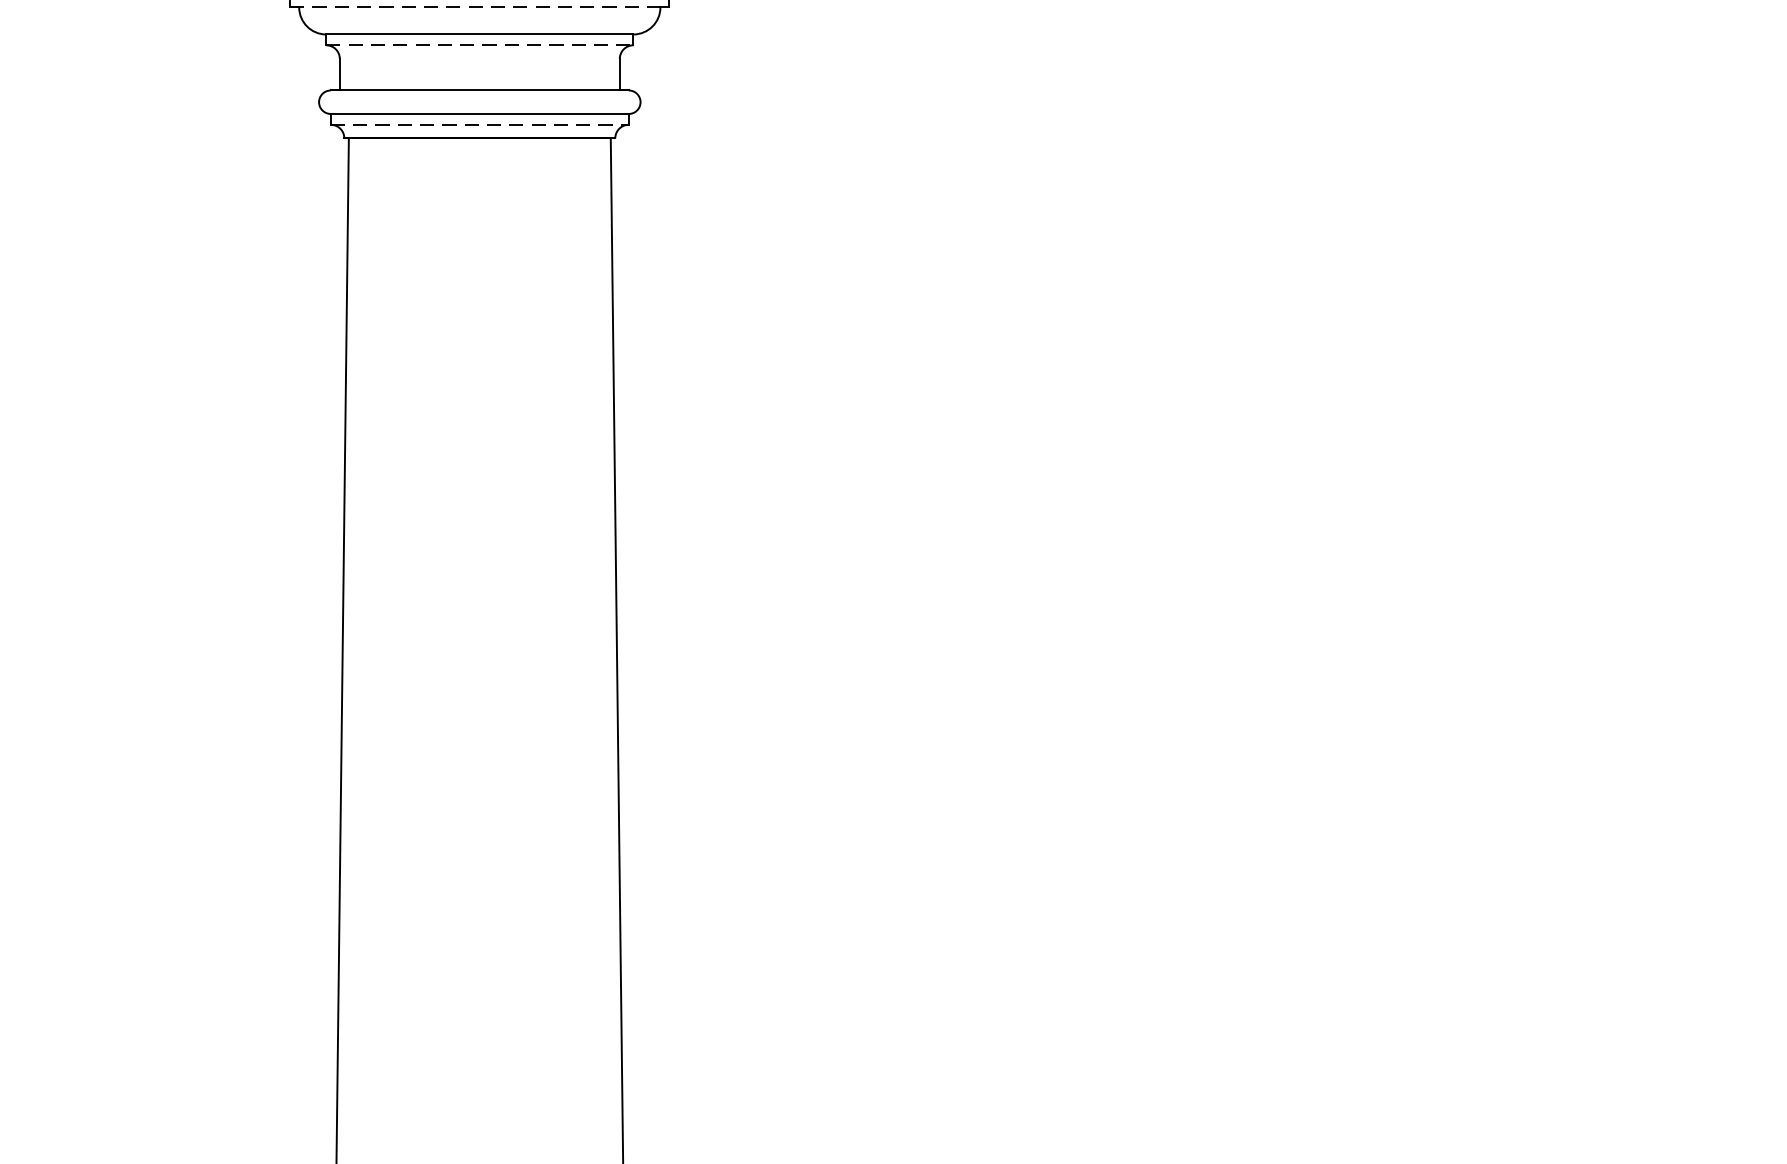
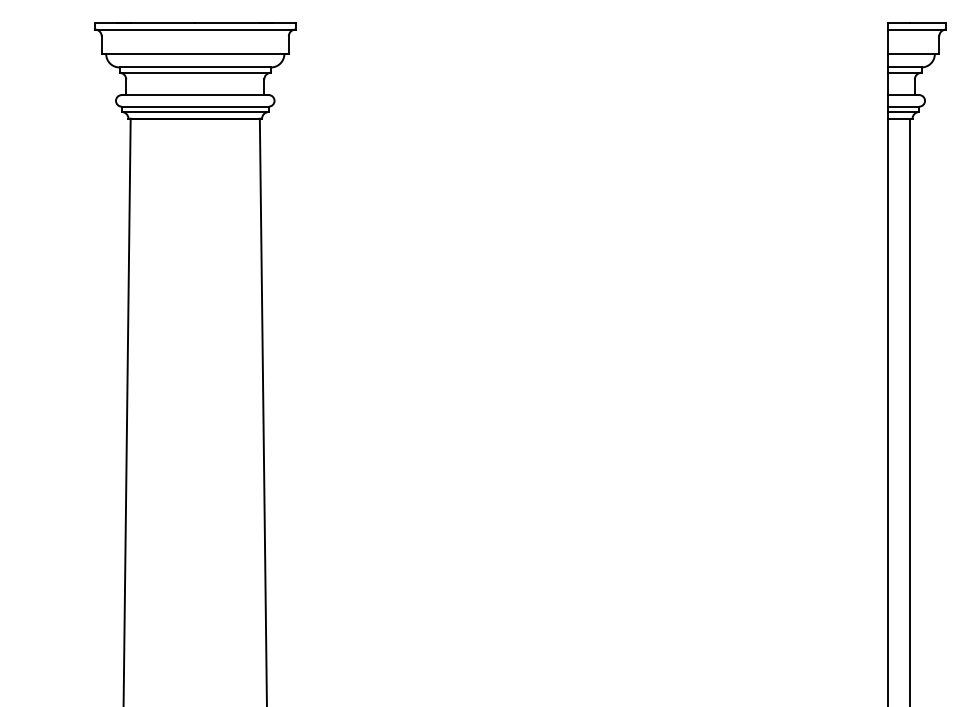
line: (480, 8) -> (195, 54), dashed -> solid
line: (480, 44) -> (195, 72), dashed -> solid
line: (480, 125) -> (195, 112), dashed -> solid

